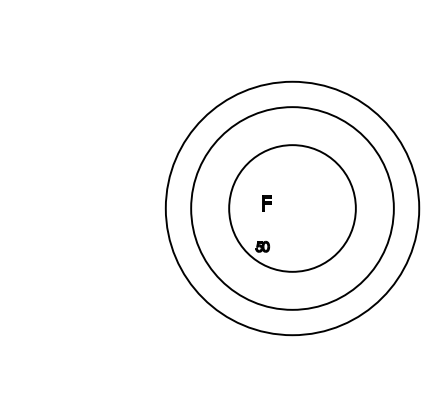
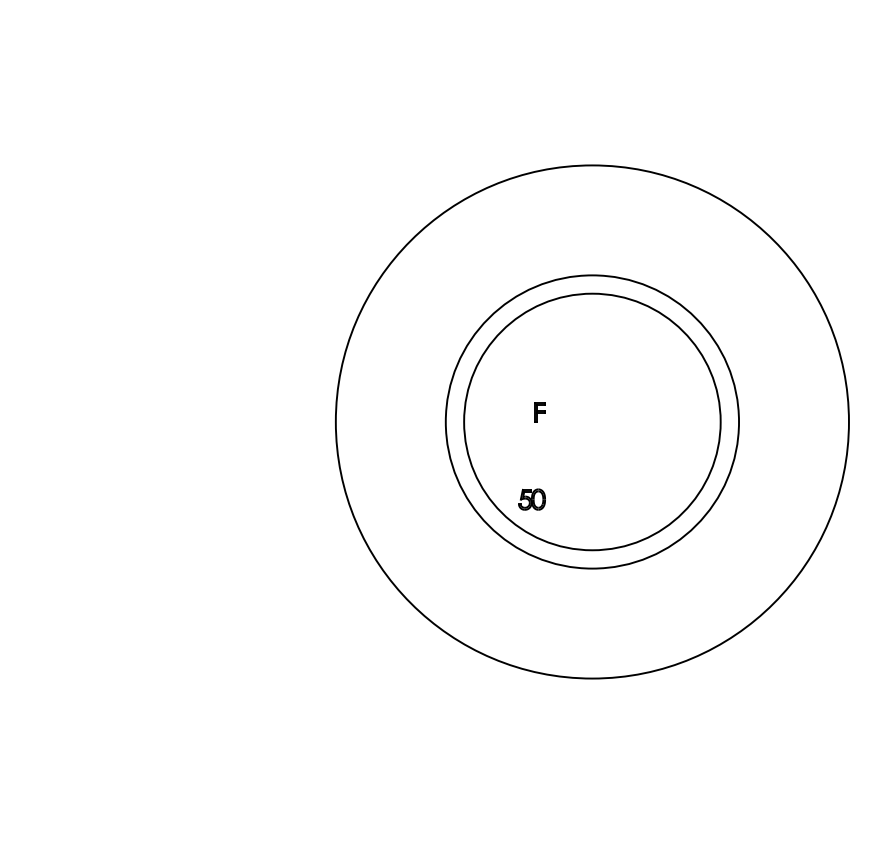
part: (266, 203) -> (539, 411), size x0.62
circle: (292, 208) -> (592, 422), size x0.71

